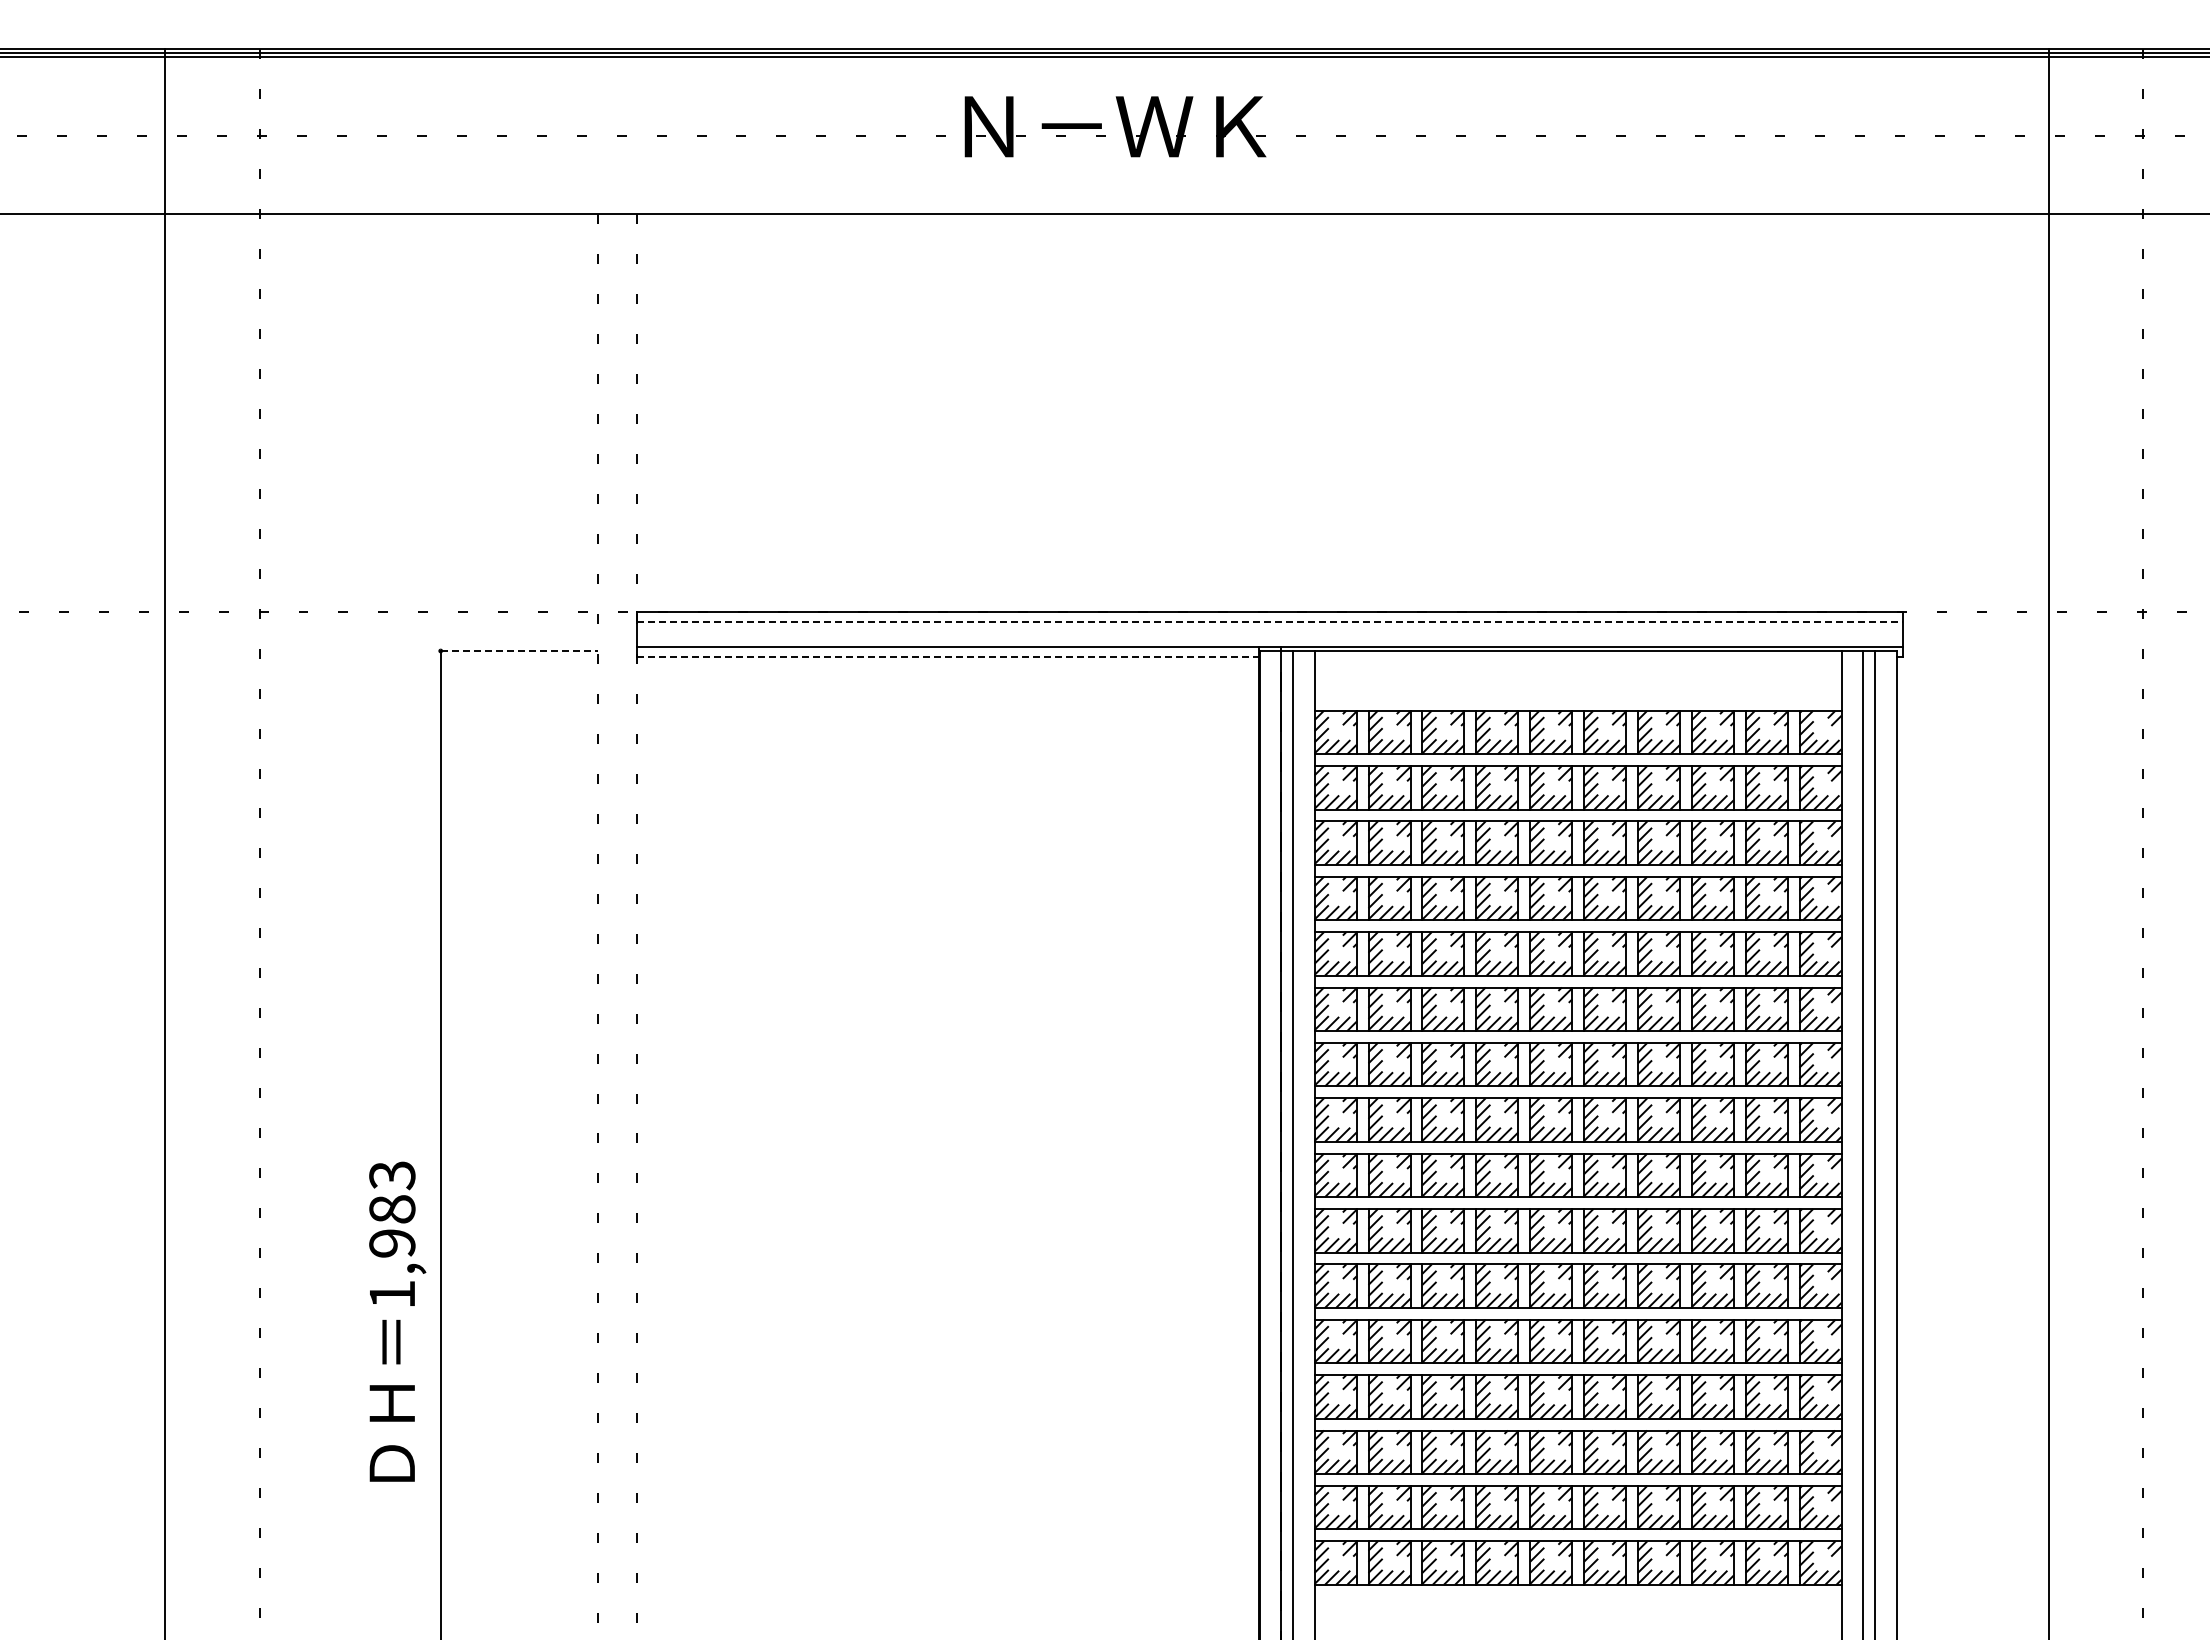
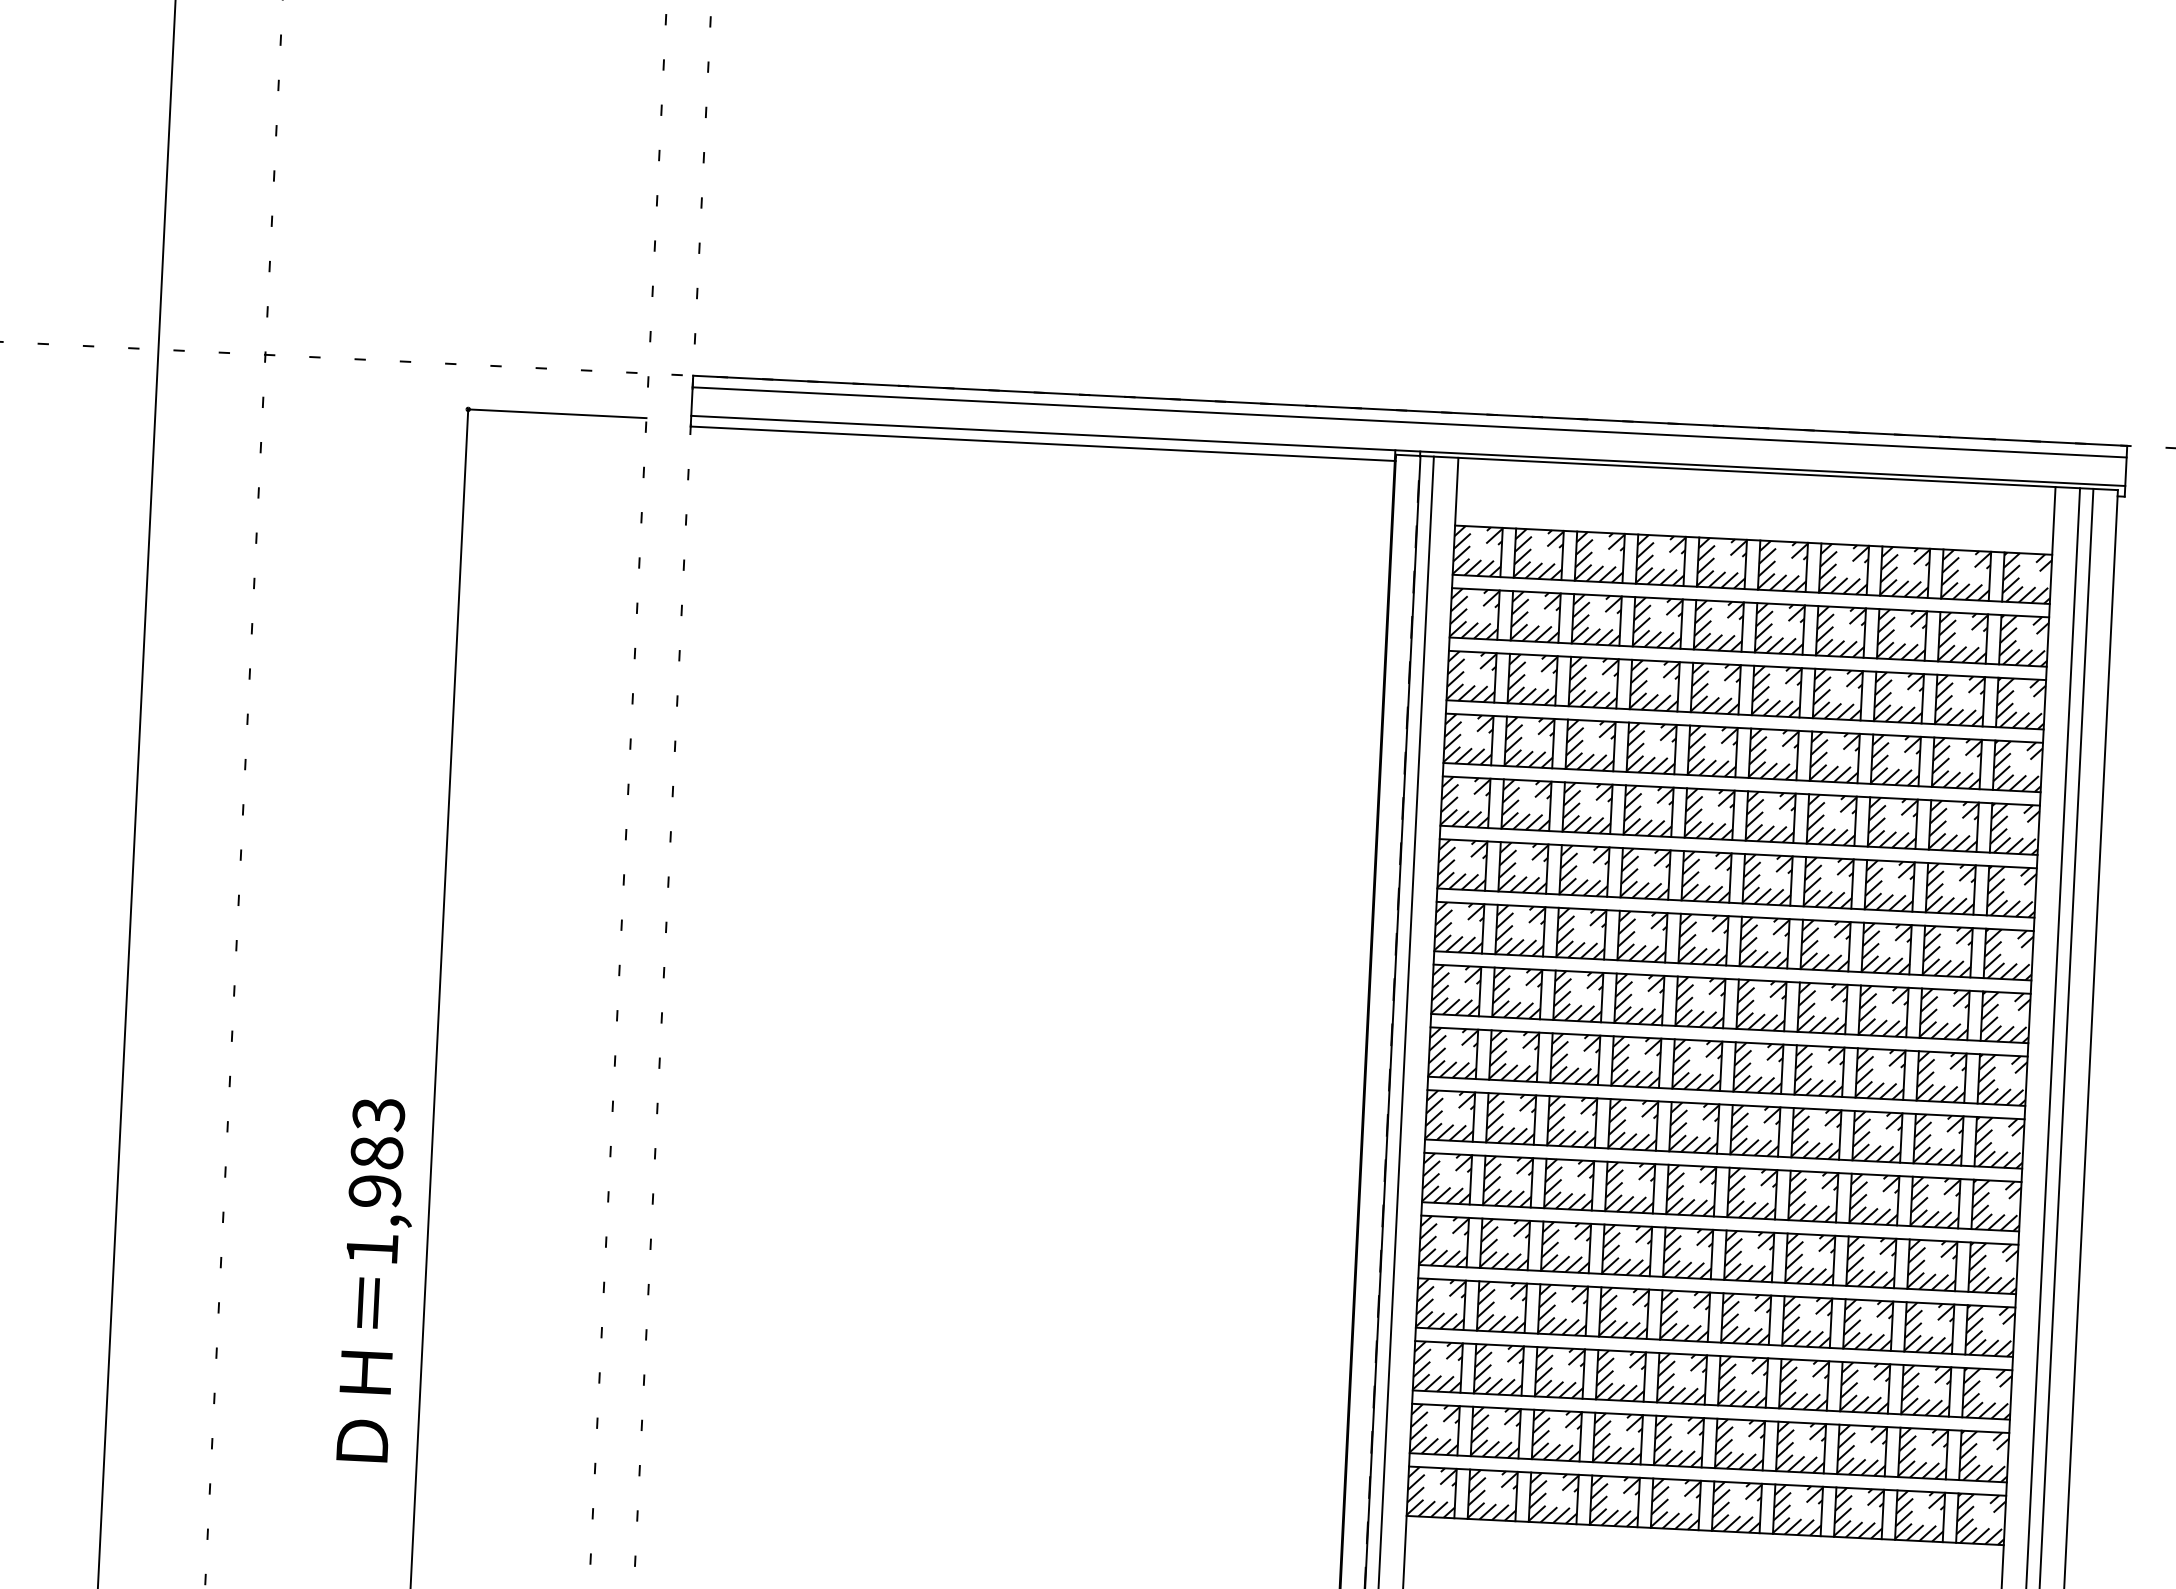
line: (1270, 621) -> (1410, 421), dashed -> solid
line: (519, 651) -> (557, 414), dashed -> solid
line: (948, 656) -> (1043, 443), dashed -> solid
text: (397, 1321) -> (376, 1280), moved

